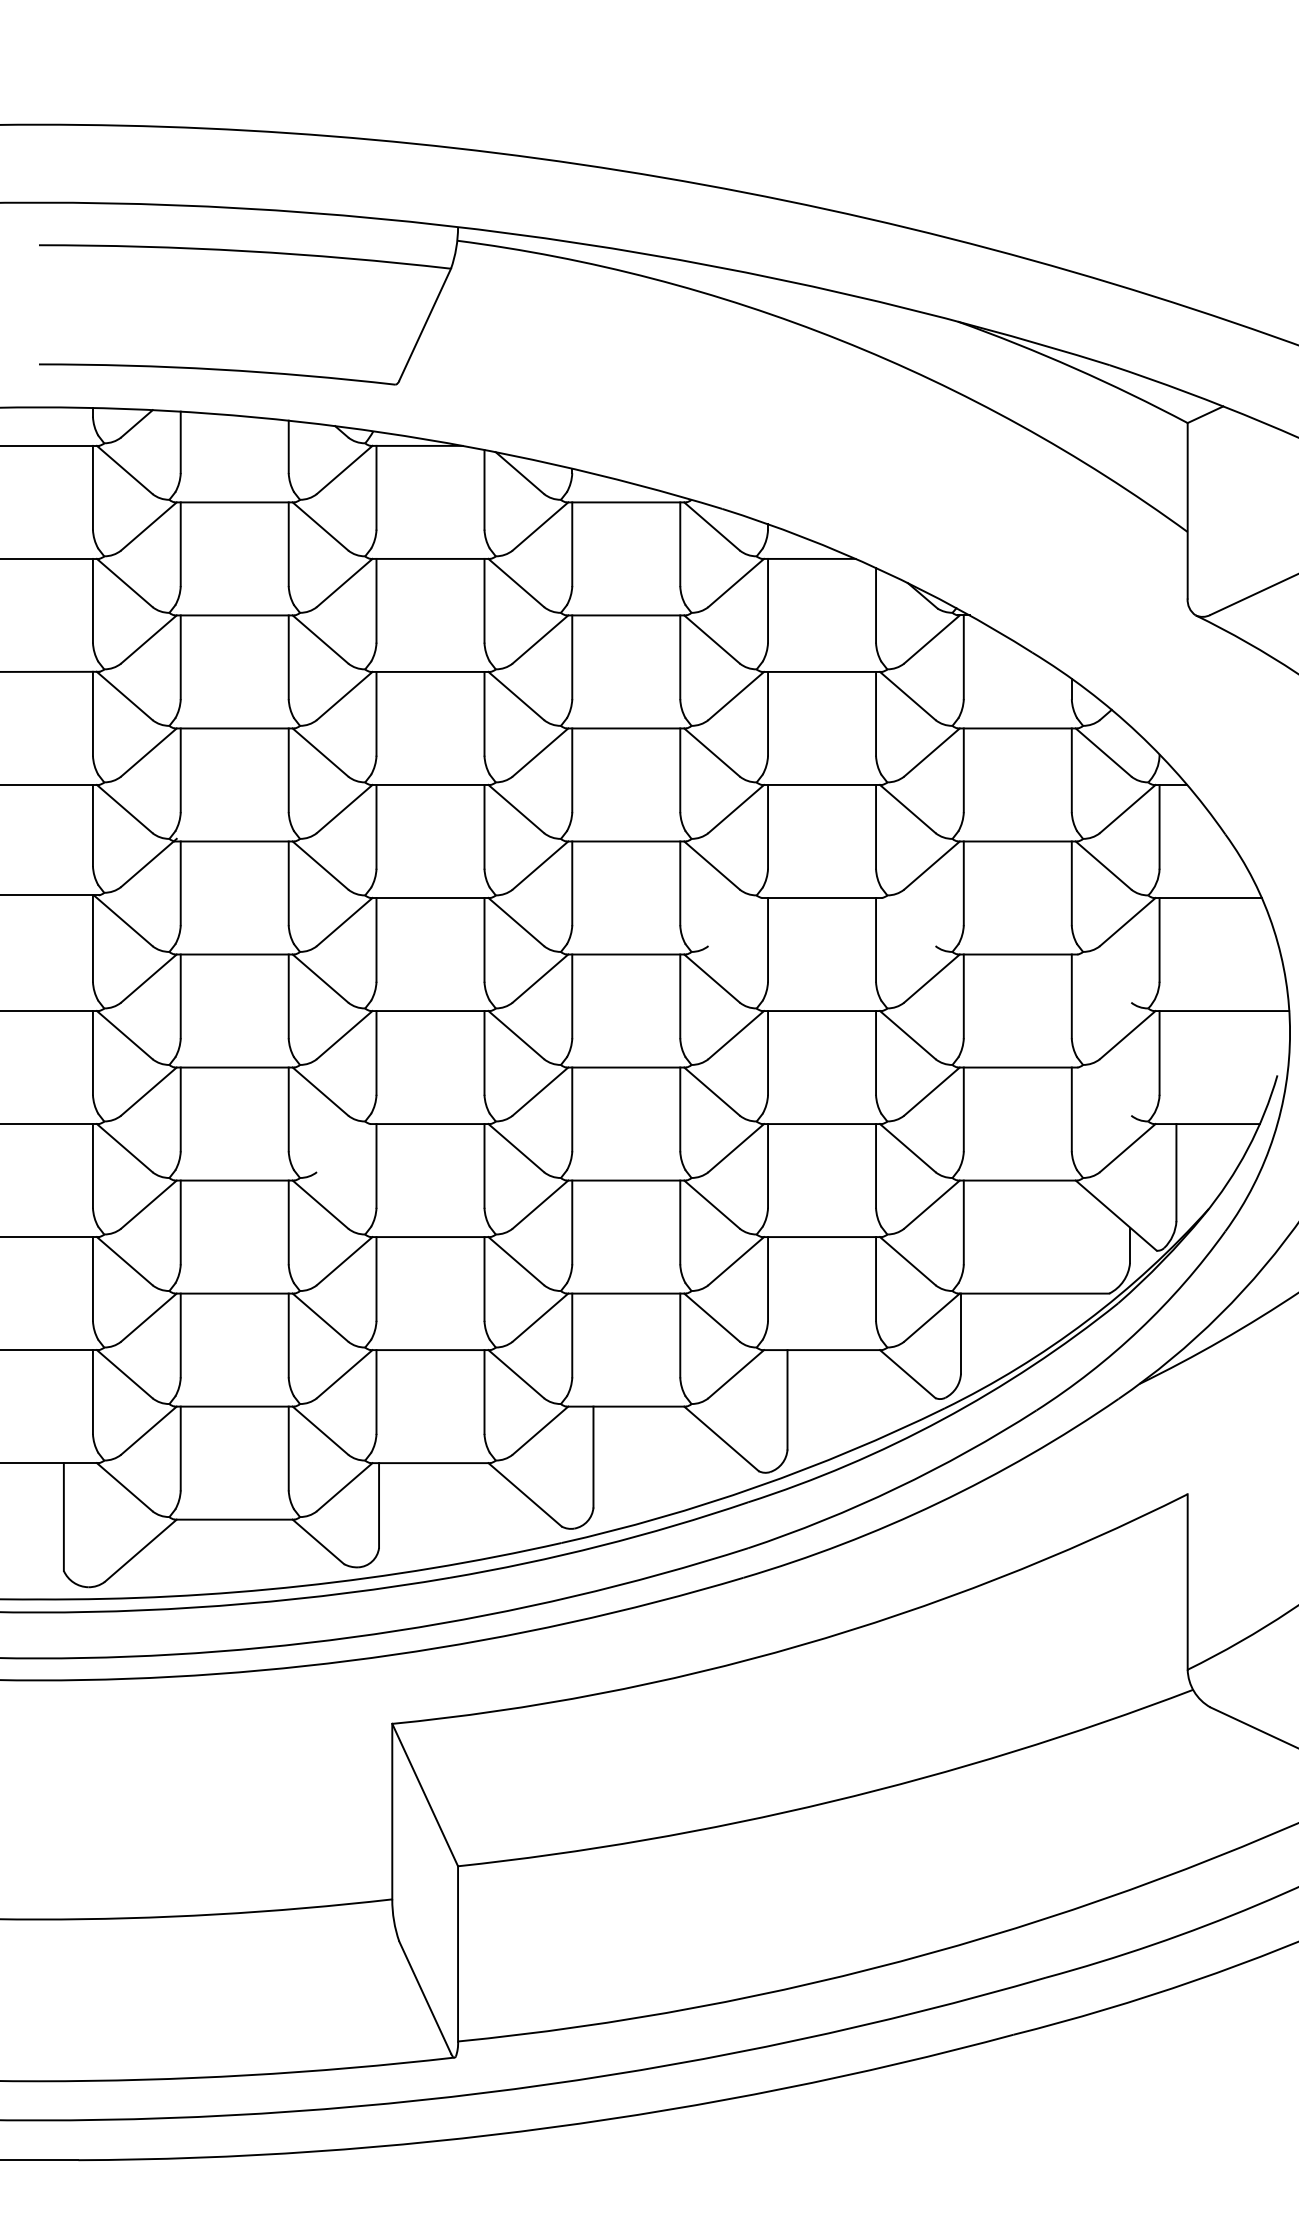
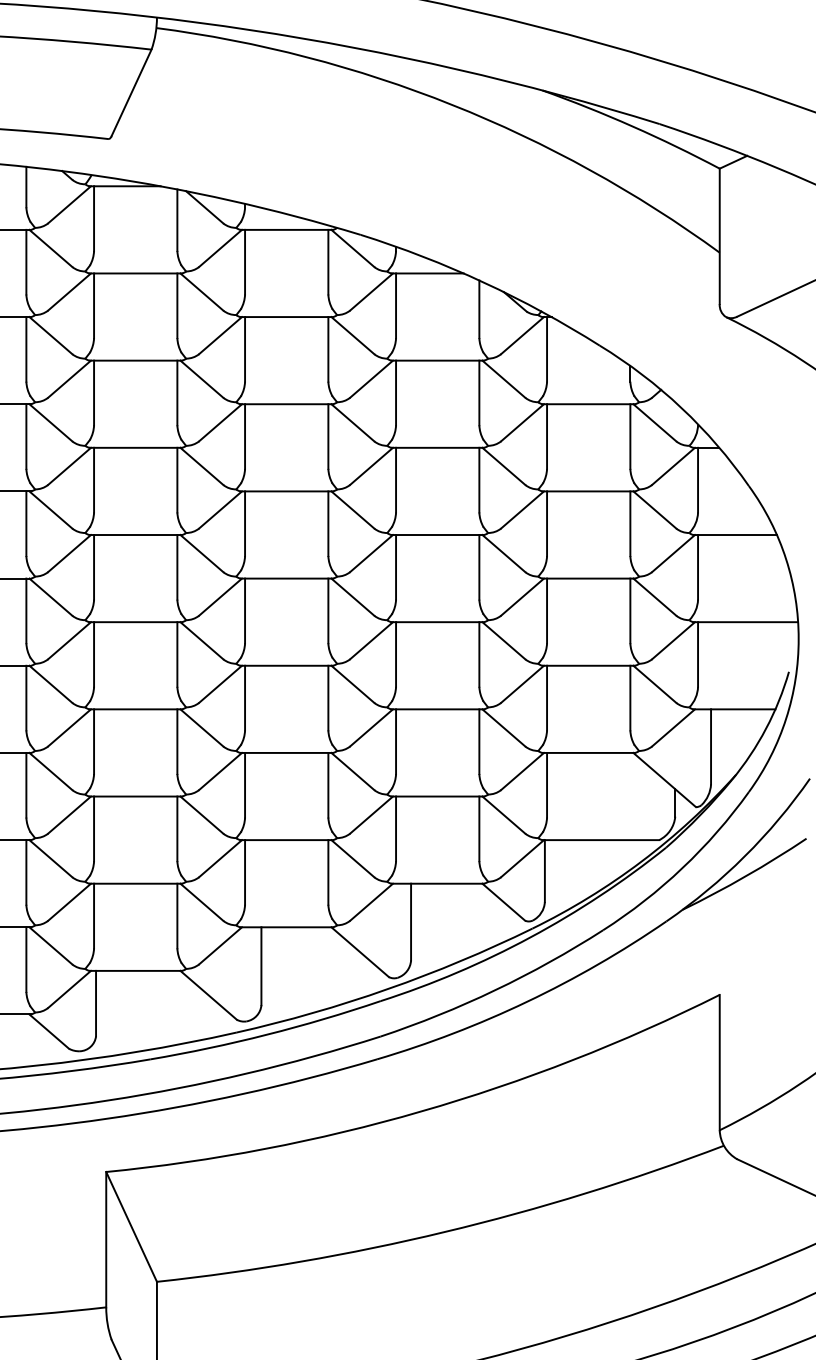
line: (736, 922) -> (371, 553), added
line: (907, 922) -> (503, 553), added
line: (1103, 978) -> (654, 597), added
line: (1103, 1091) -> (654, 684), added
line: (344, 1148) -> (69, 728), added

